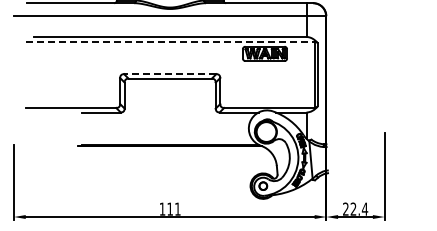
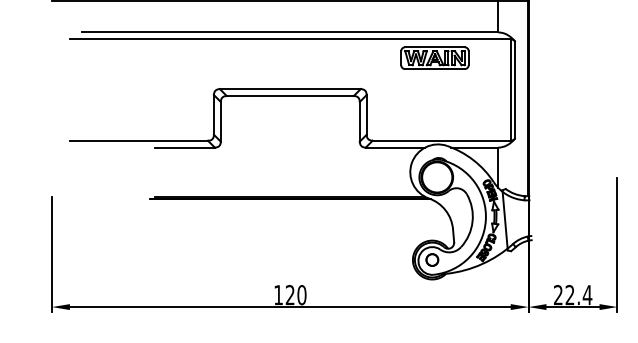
line: (170, 41) -> (290, 39), dashed -> solid
line: (169, 74) -> (289, 89), dashed -> solid
text: (173, 208) -> (295, 294), 111 -> 120

